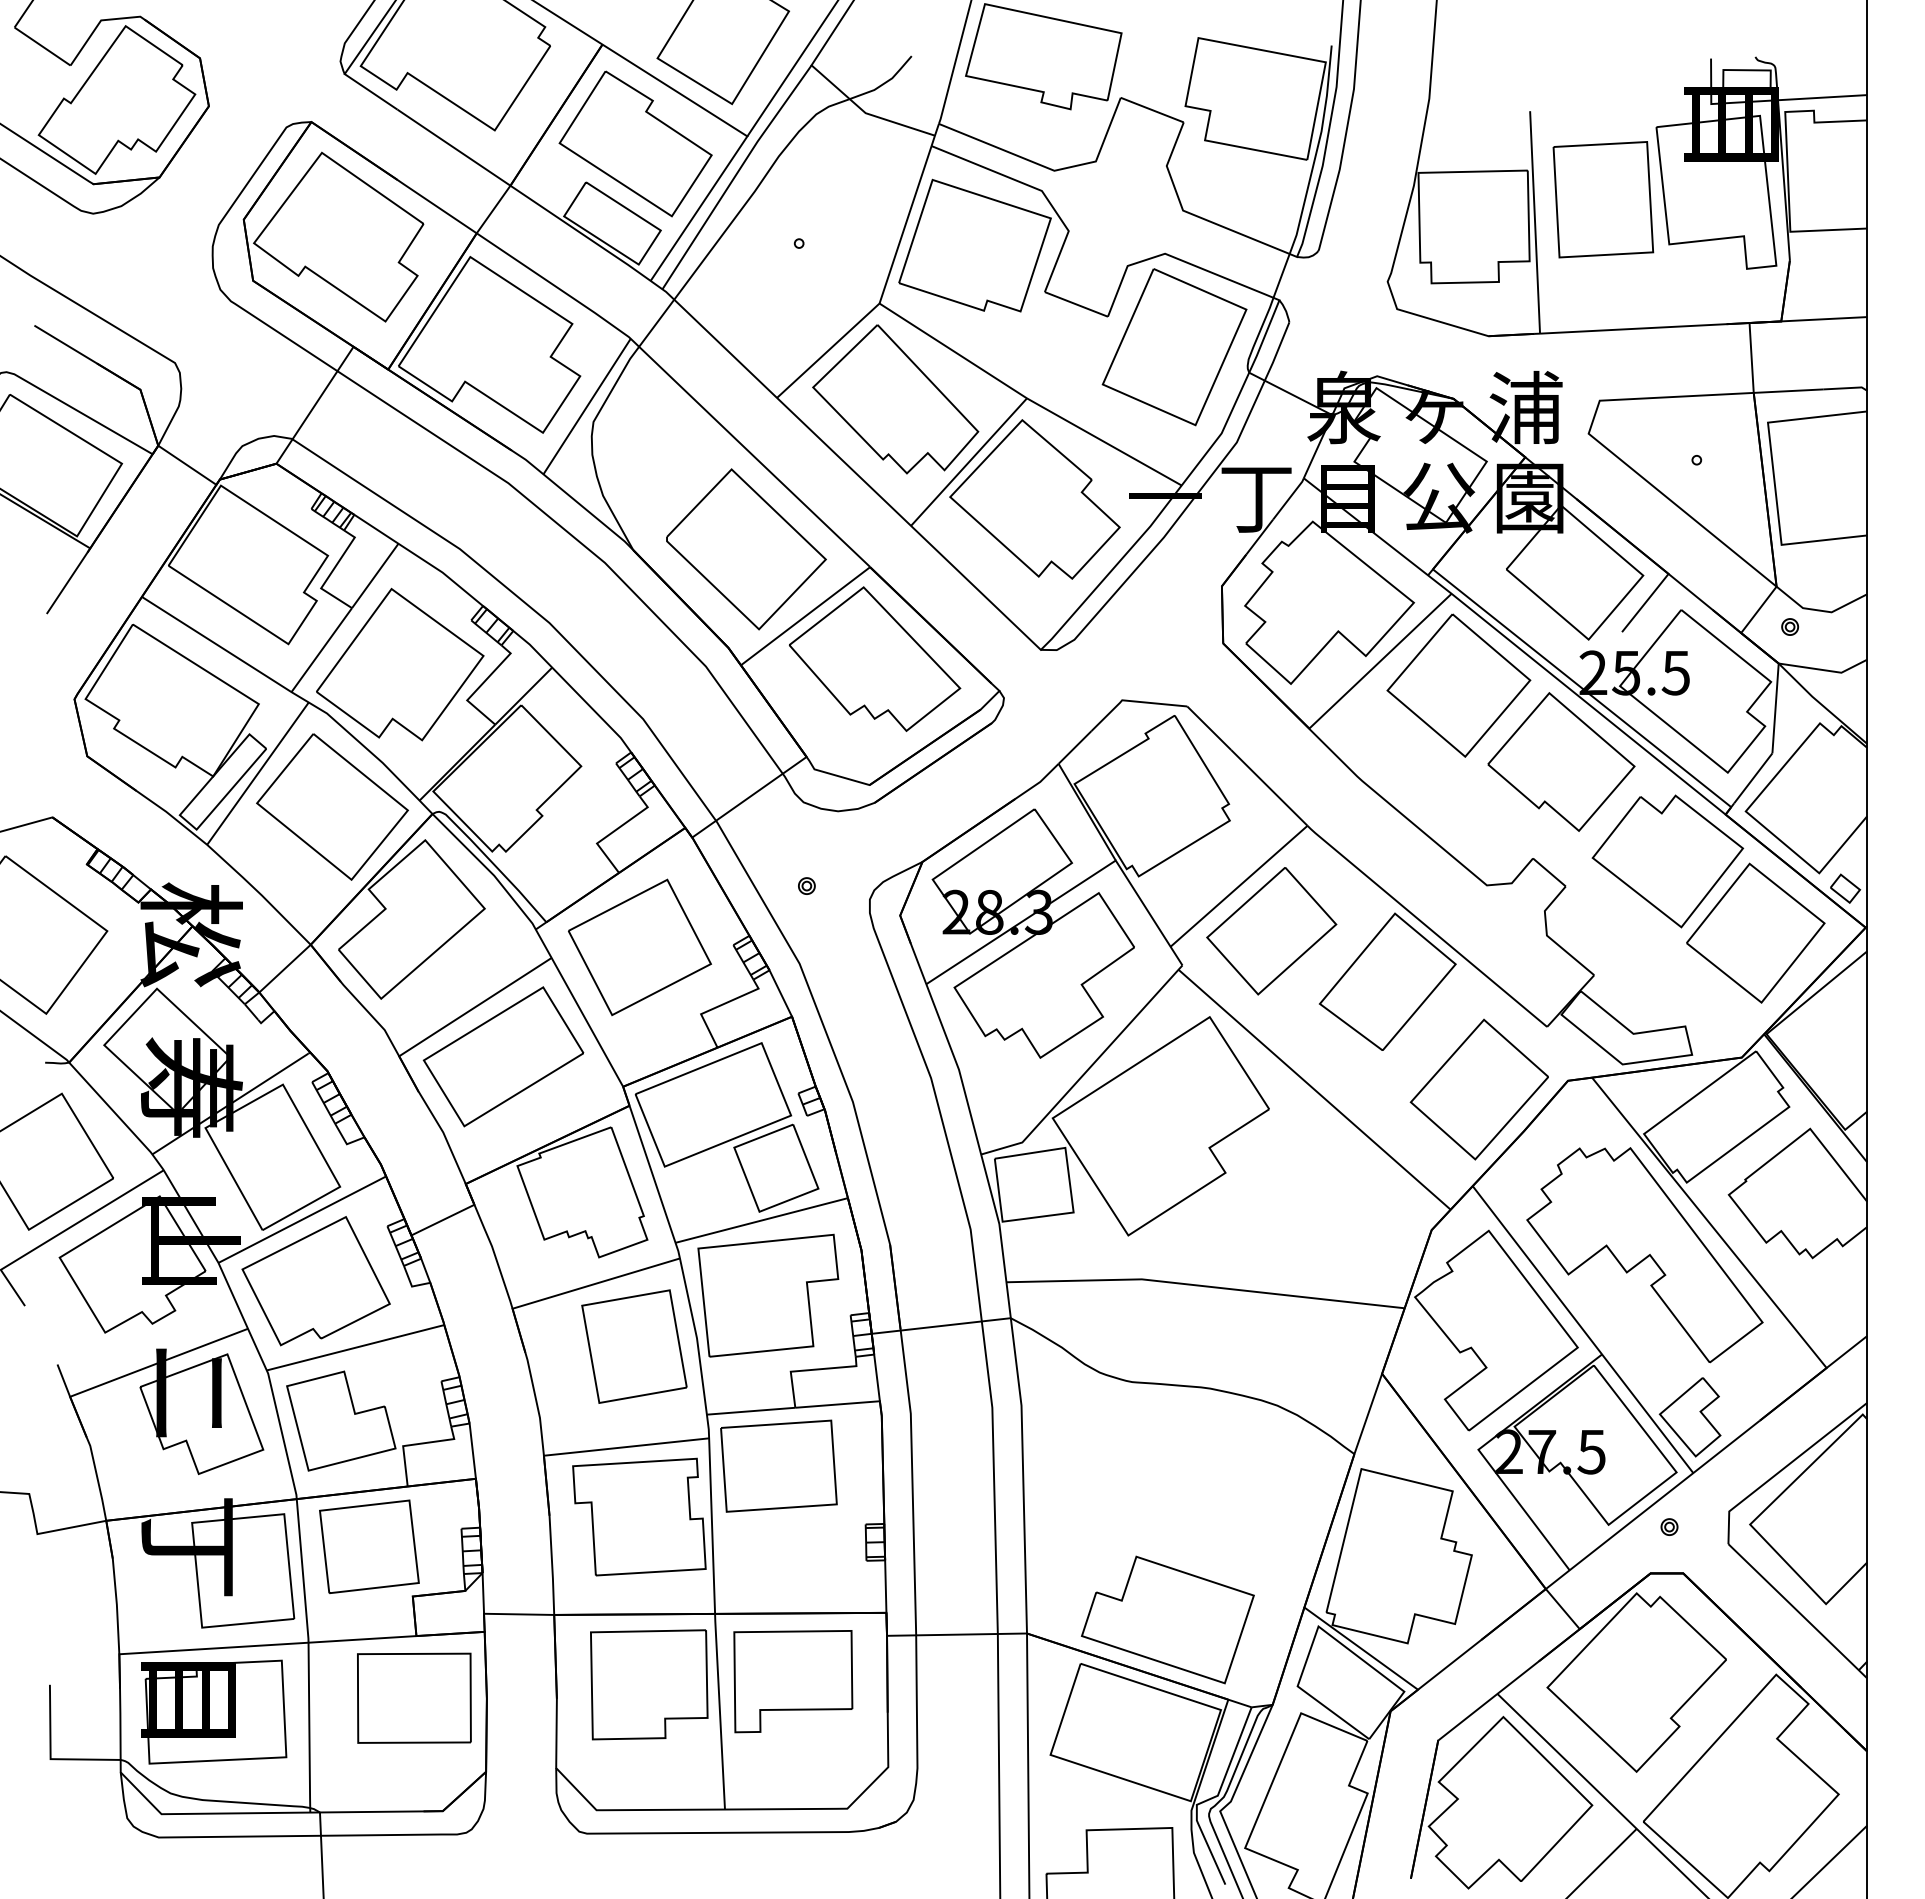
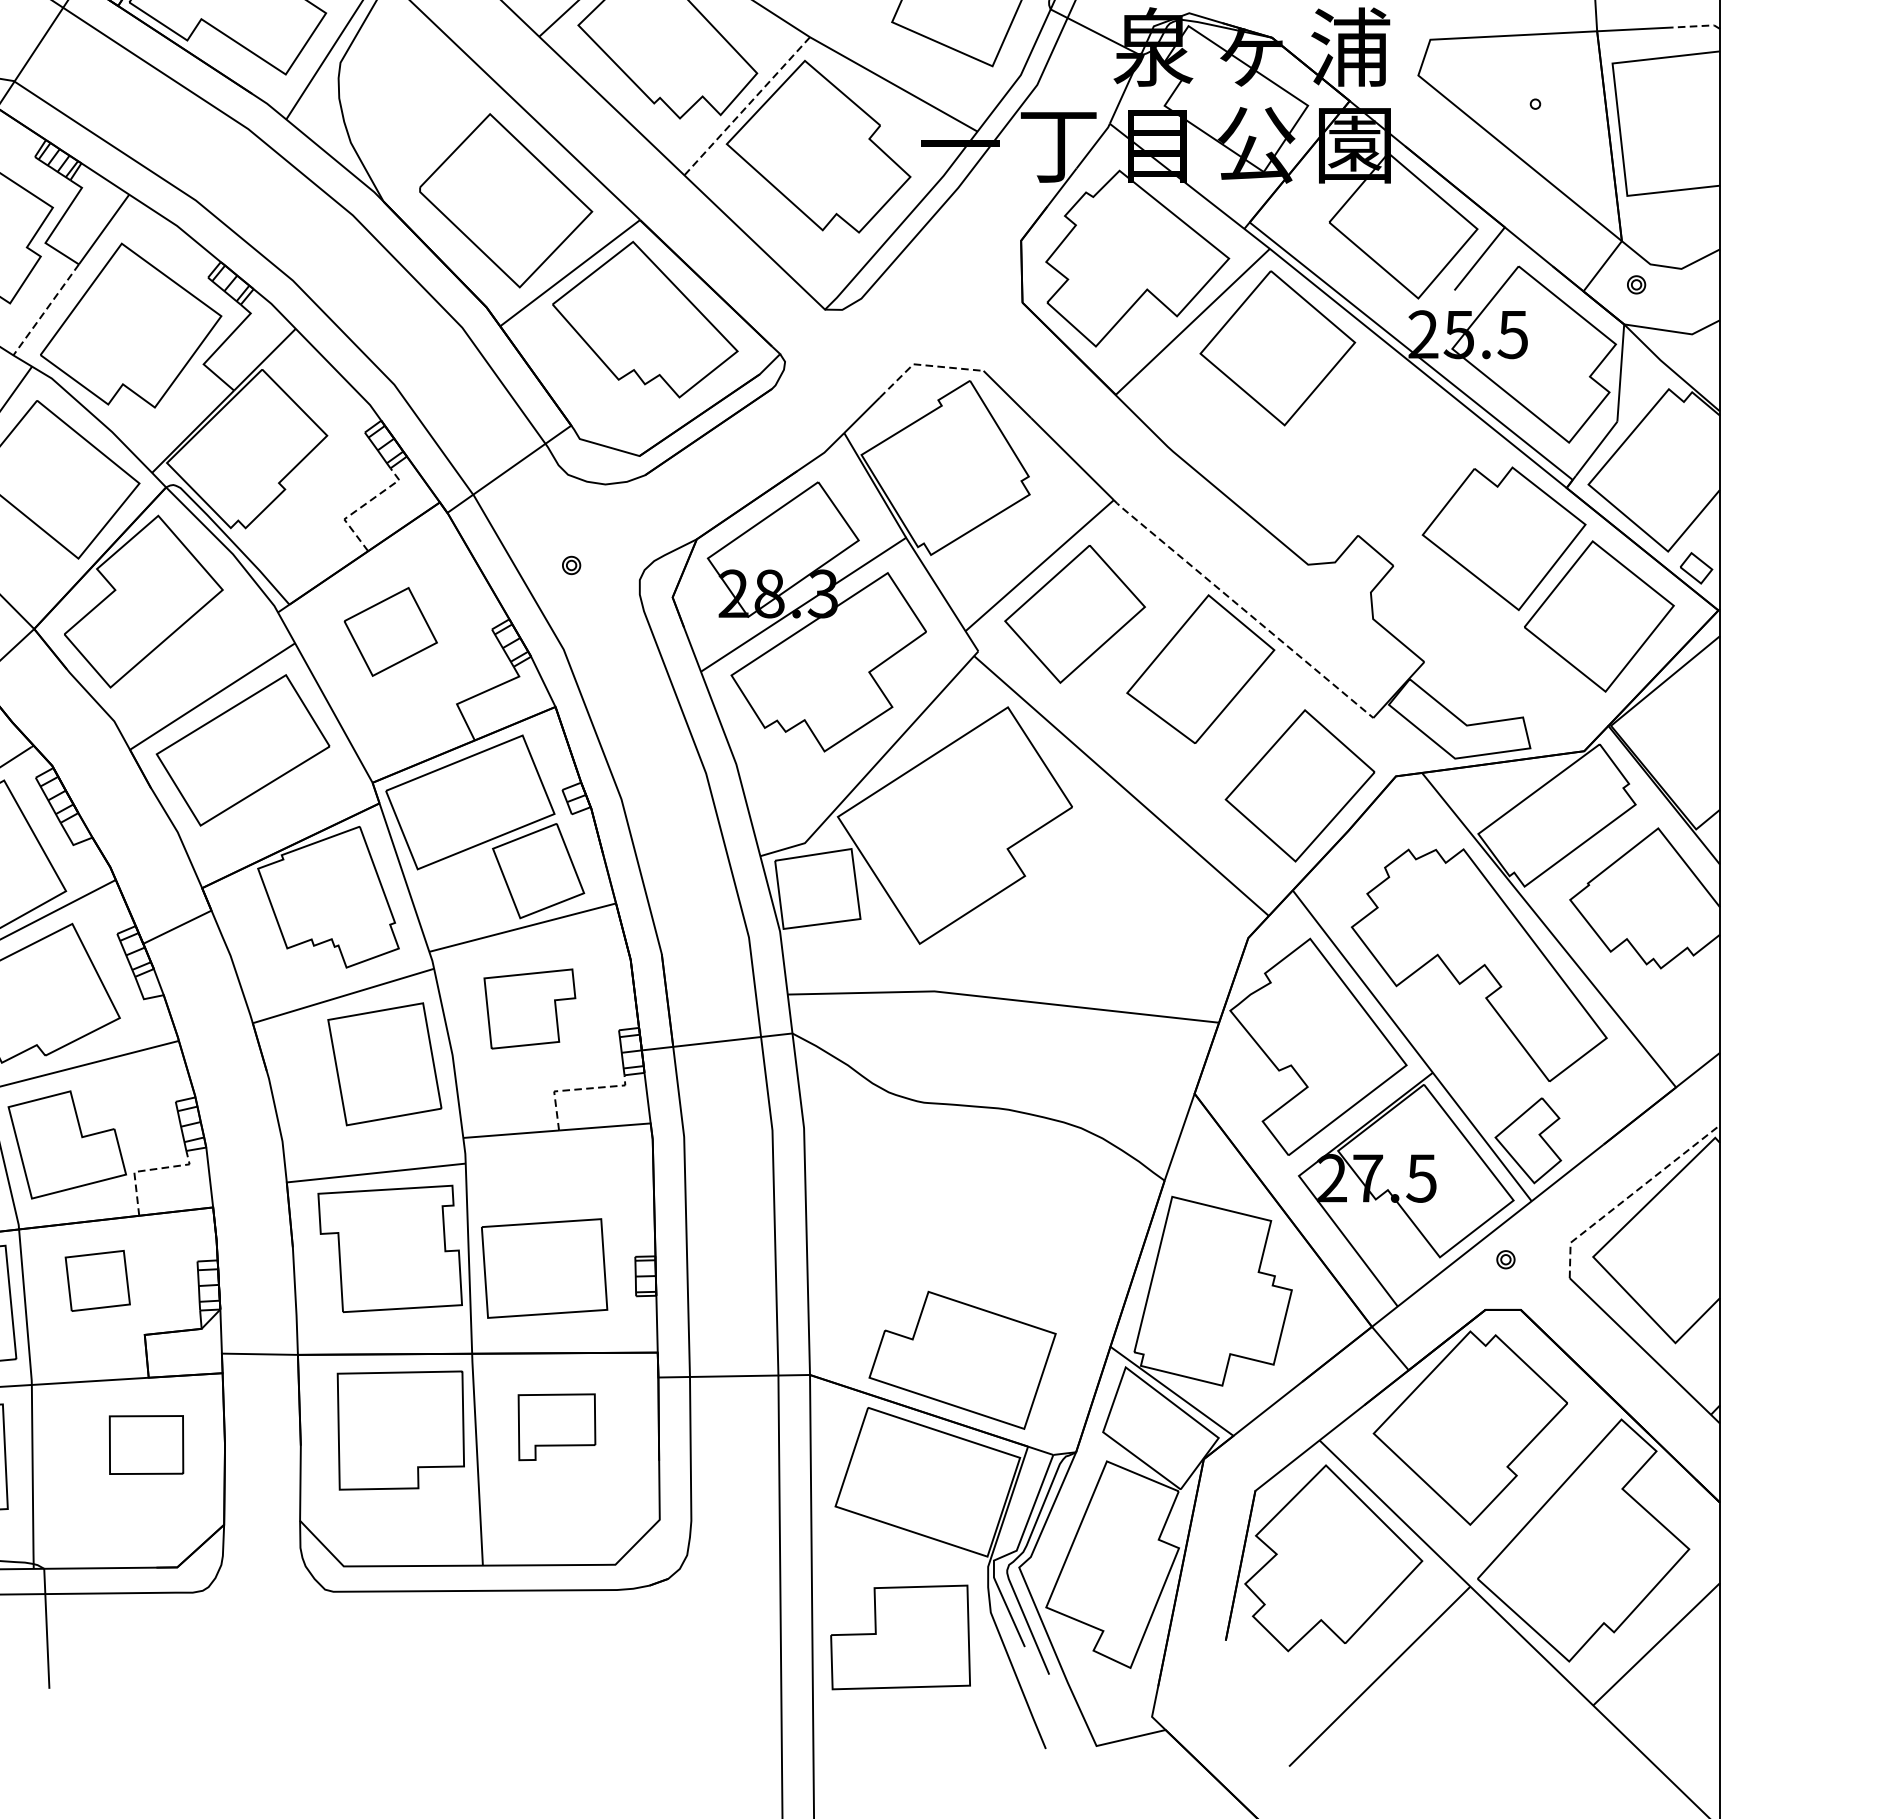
line: (1846, 388) -> (1697, 26), solid -> dashed
line: (968, 462) -> (746, 106), solid -> dashed
line: (321, 650) -> (45, 310), solid -> dashed
line: (1132, 701) -> (924, 365), solid -> dashed
part: (1561, 761) -> (1388, 430), removed
line: (613, 832) -> (362, 507), solid -> dashed
line: (1426, 925) -> (1242, 608), solid -> dashed
part: (639, 947) -> (390, 631), size x0.6
part: (768, 1295) -> (530, 1008), size x0.6
line: (810, 1370) -> (575, 1090), solid -> dashed
line: (414, 1444) -> (146, 1170), solid -> dashed
part: (778, 1465) -> (544, 1267), moved
line: (1784, 1467) -> (1630, 1195), solid -> dashed
part: (369, 1546) -> (97, 1280), size x0.6
part: (793, 1681) -> (557, 1426), size x0.6
part: (414, 1697) -> (146, 1444), size x0.6

